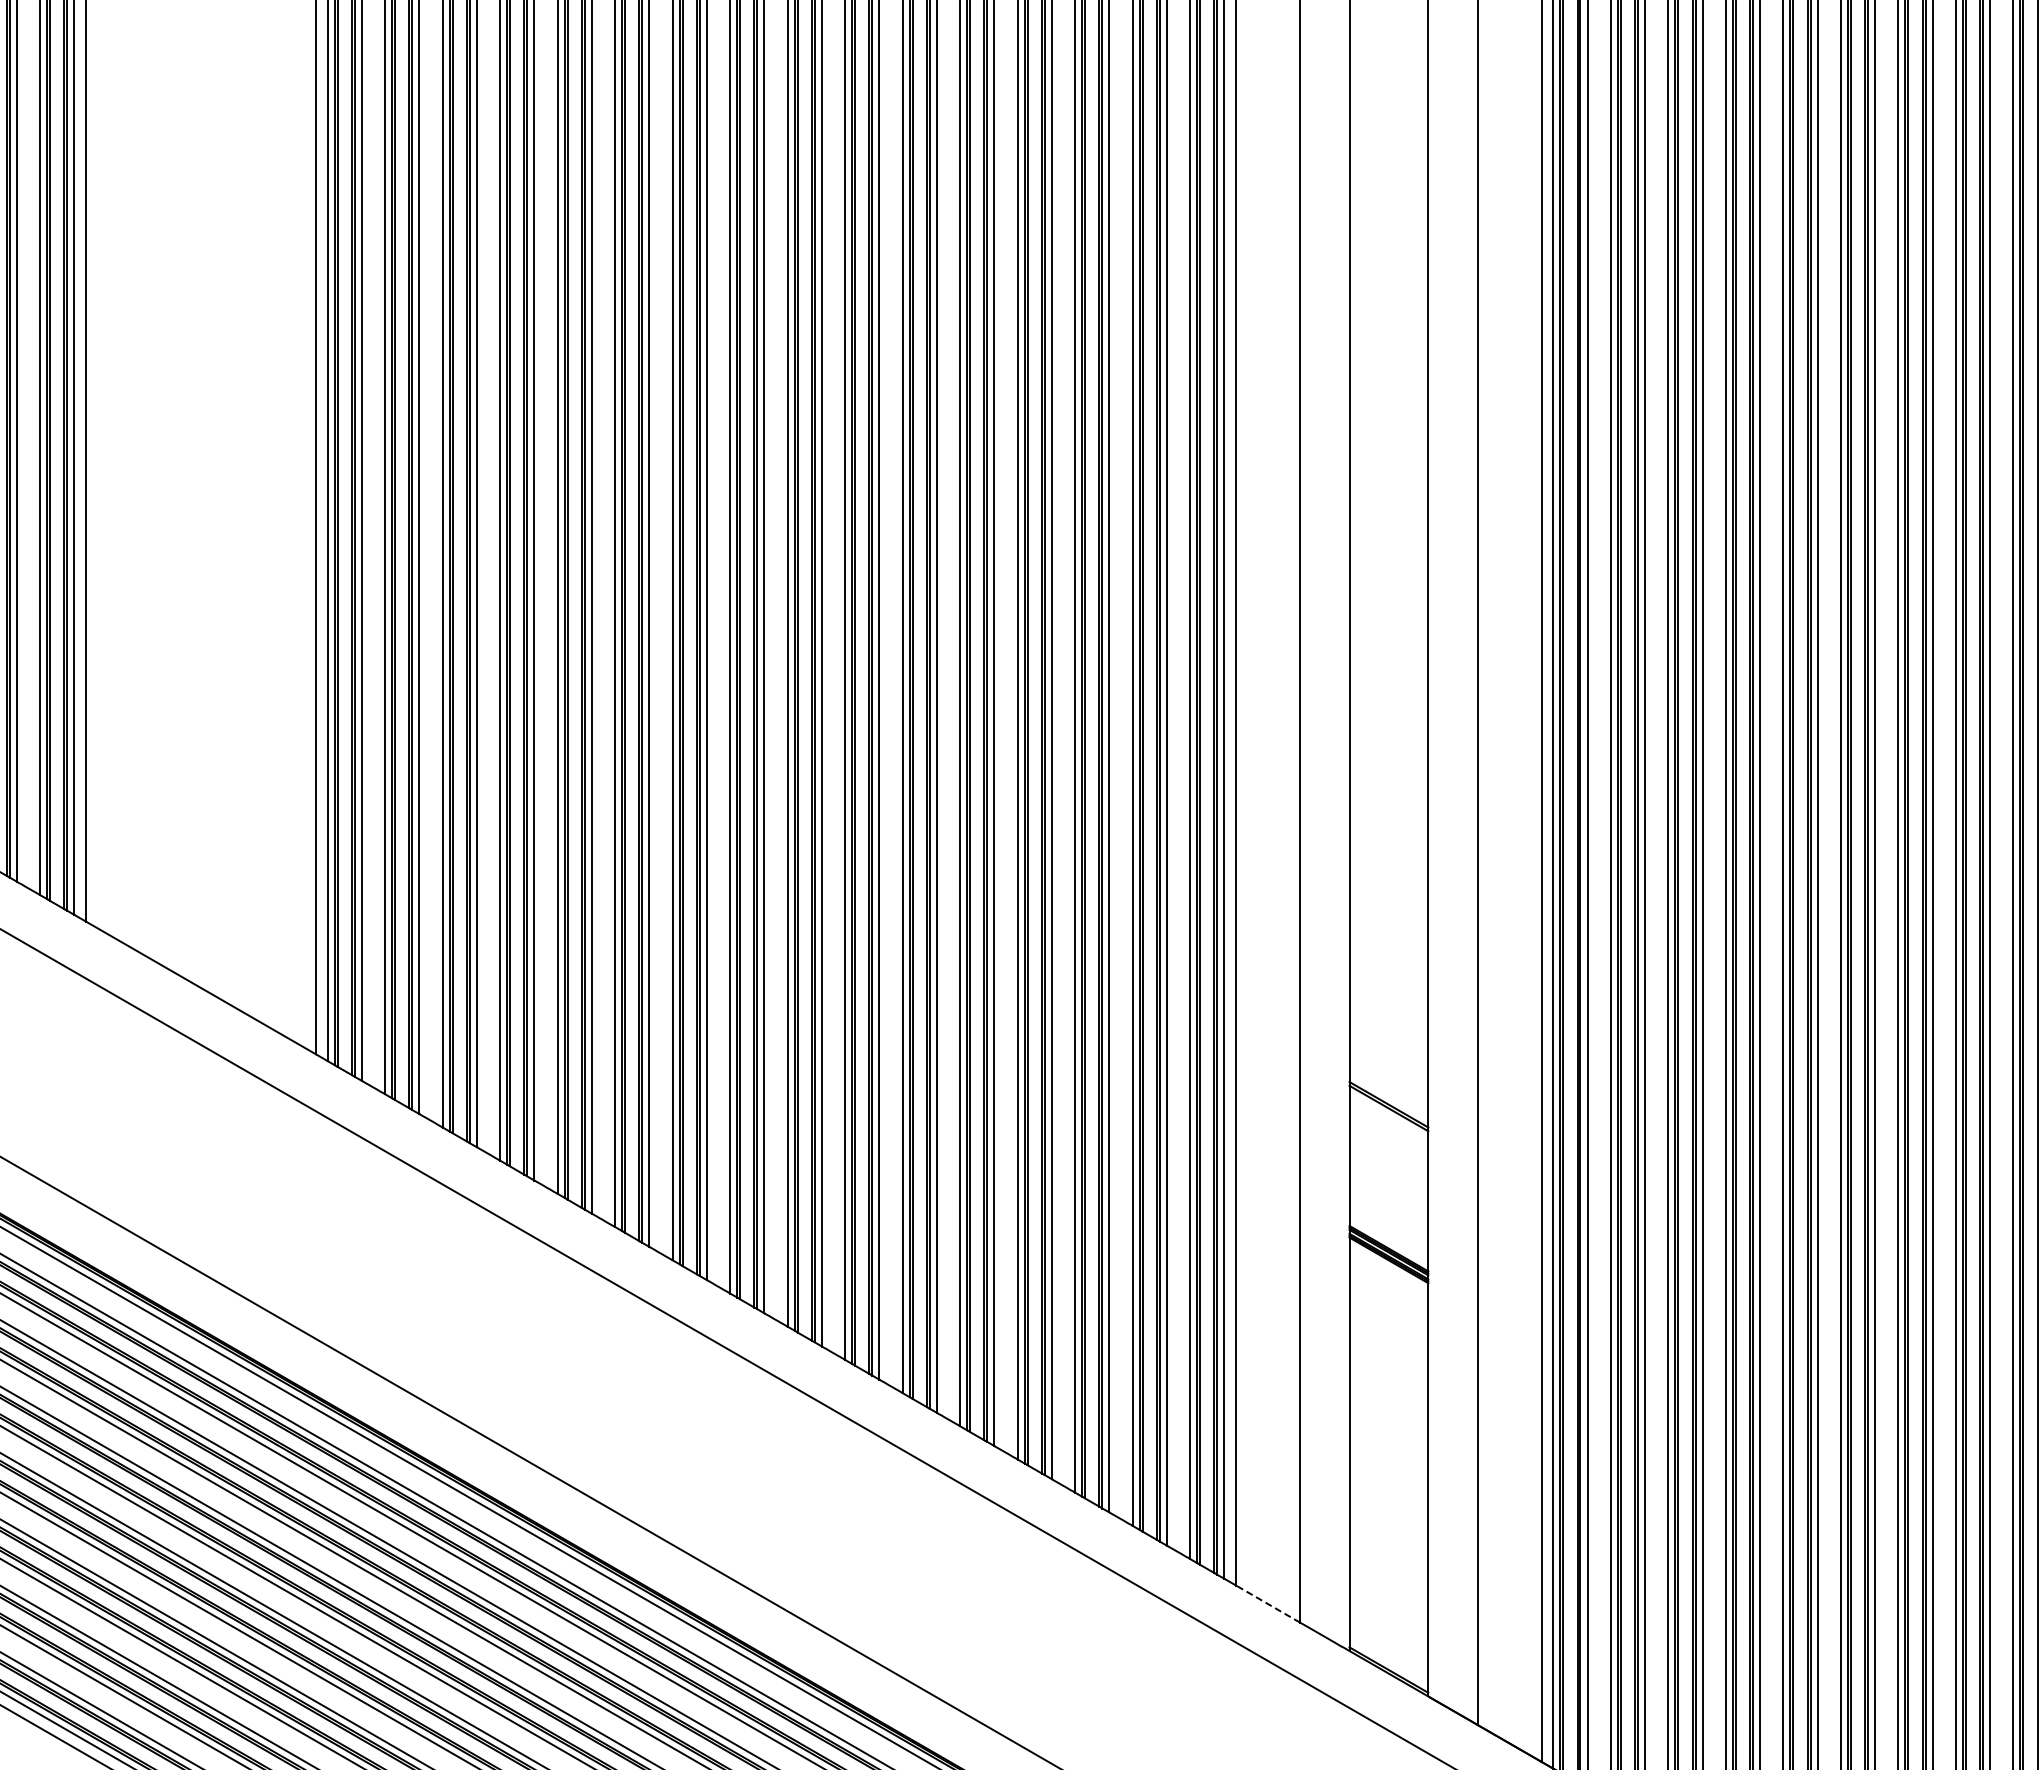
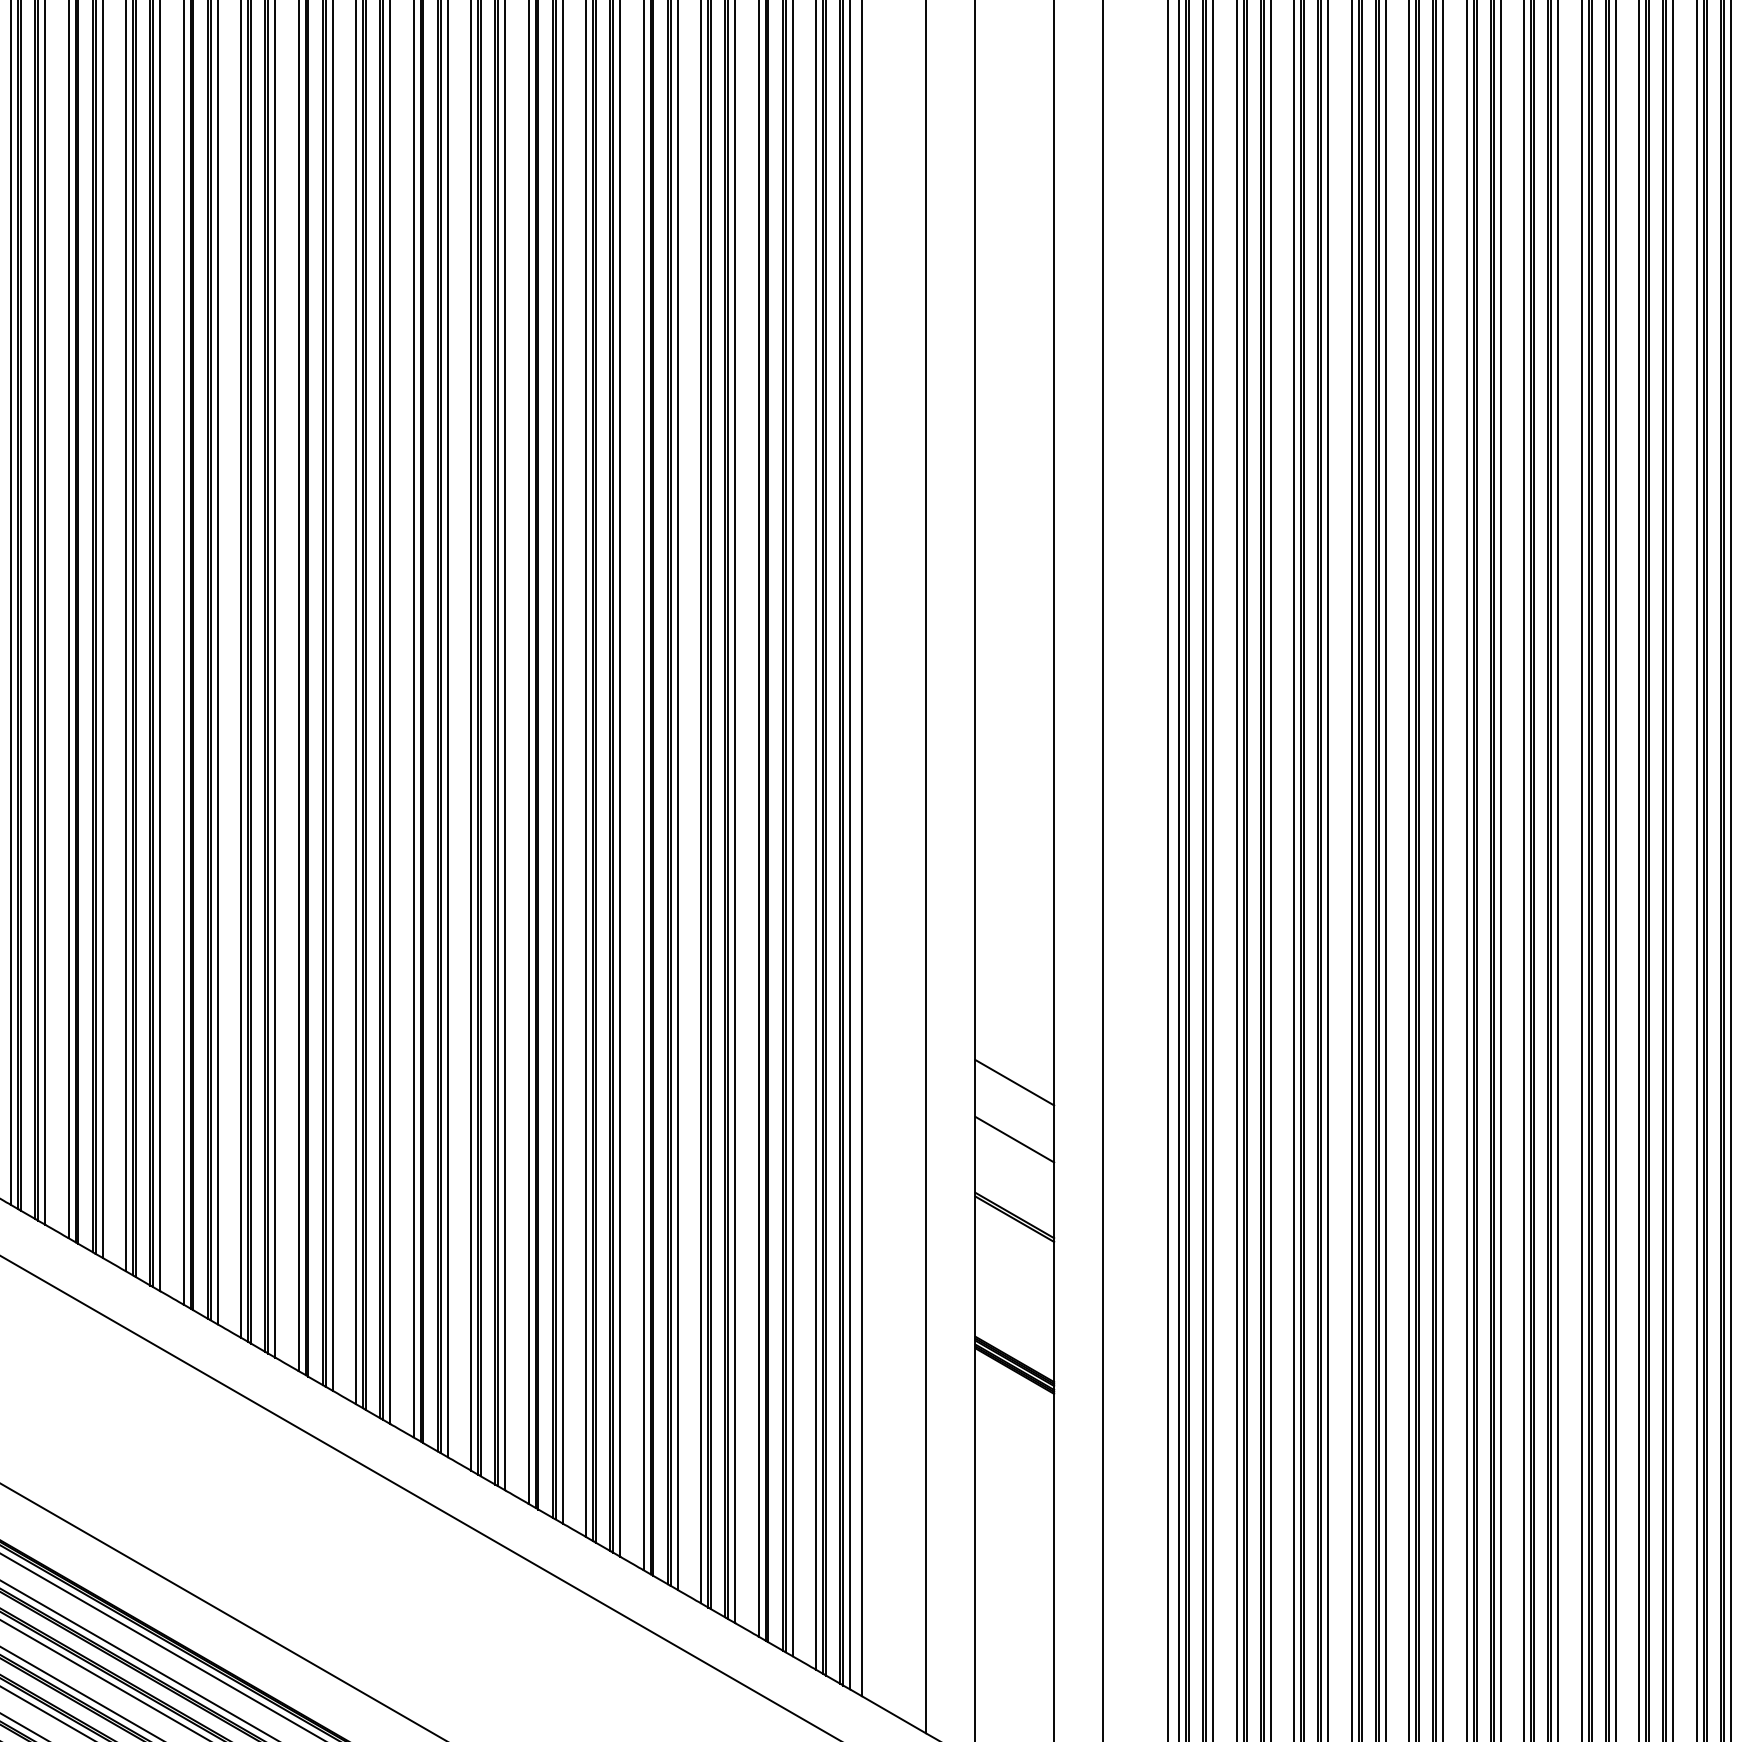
line: (1388, 971) -> (1014, 1082), added
line: (1388, 1028) -> (1014, 1139), added
line: (1267, 1603) -> (893, 1714), dashed -> solid

